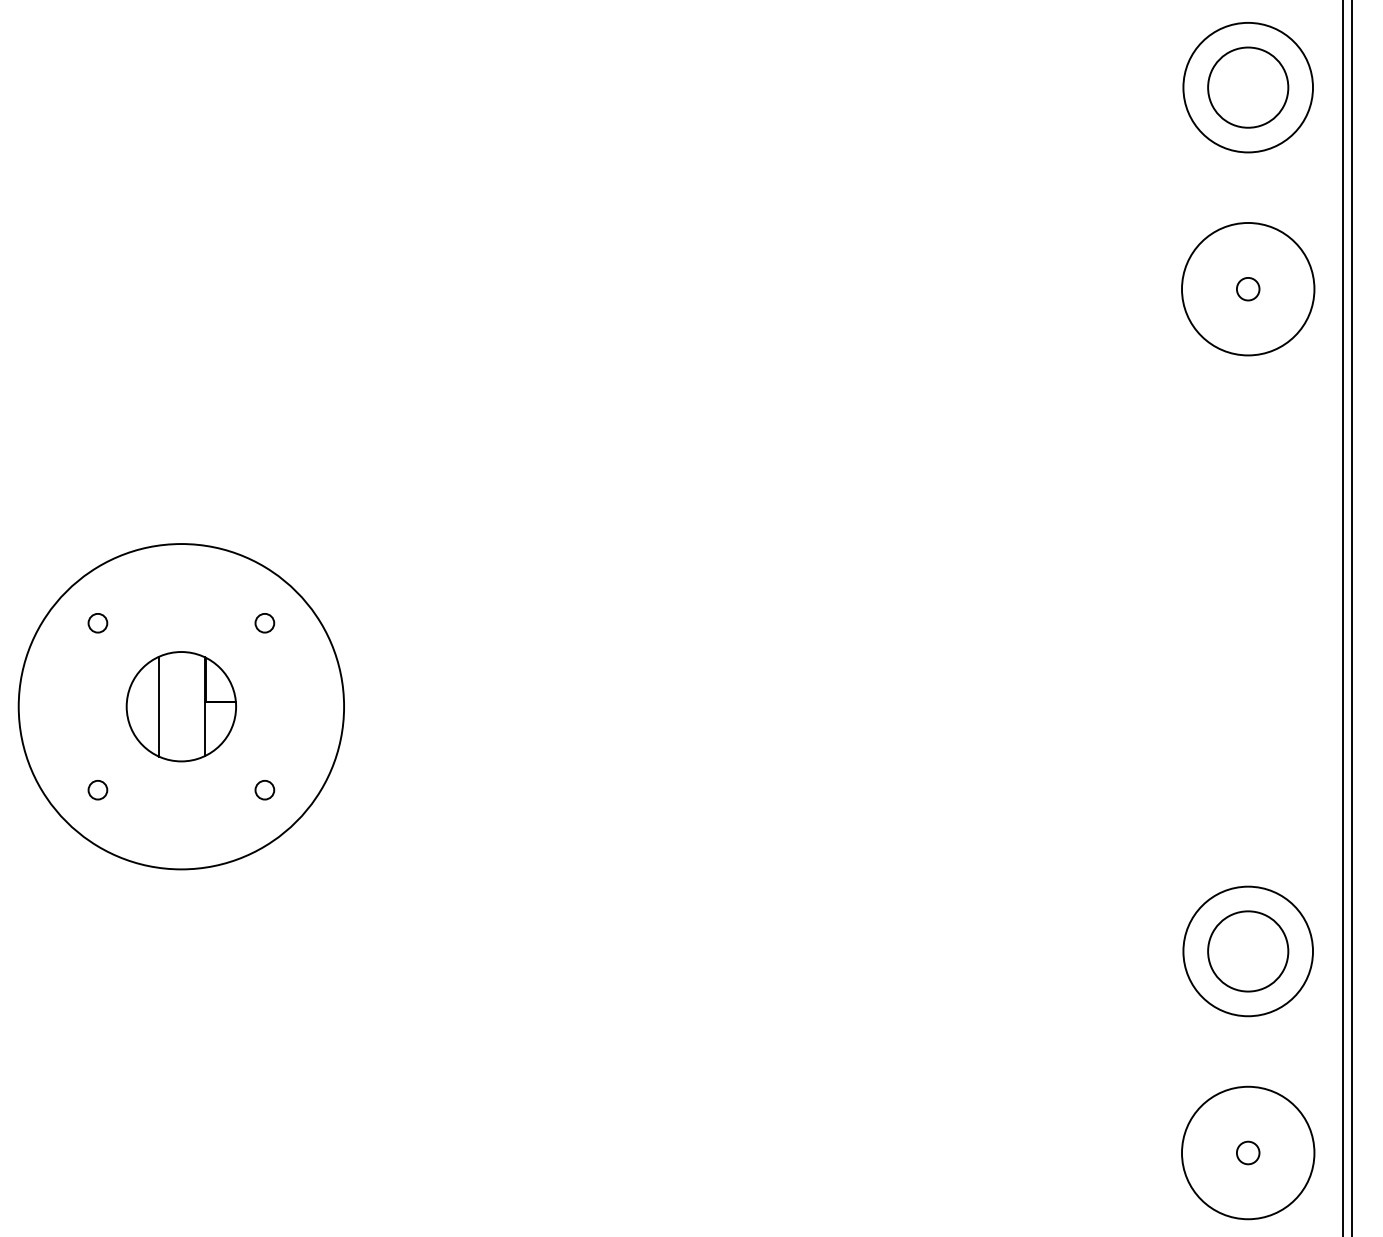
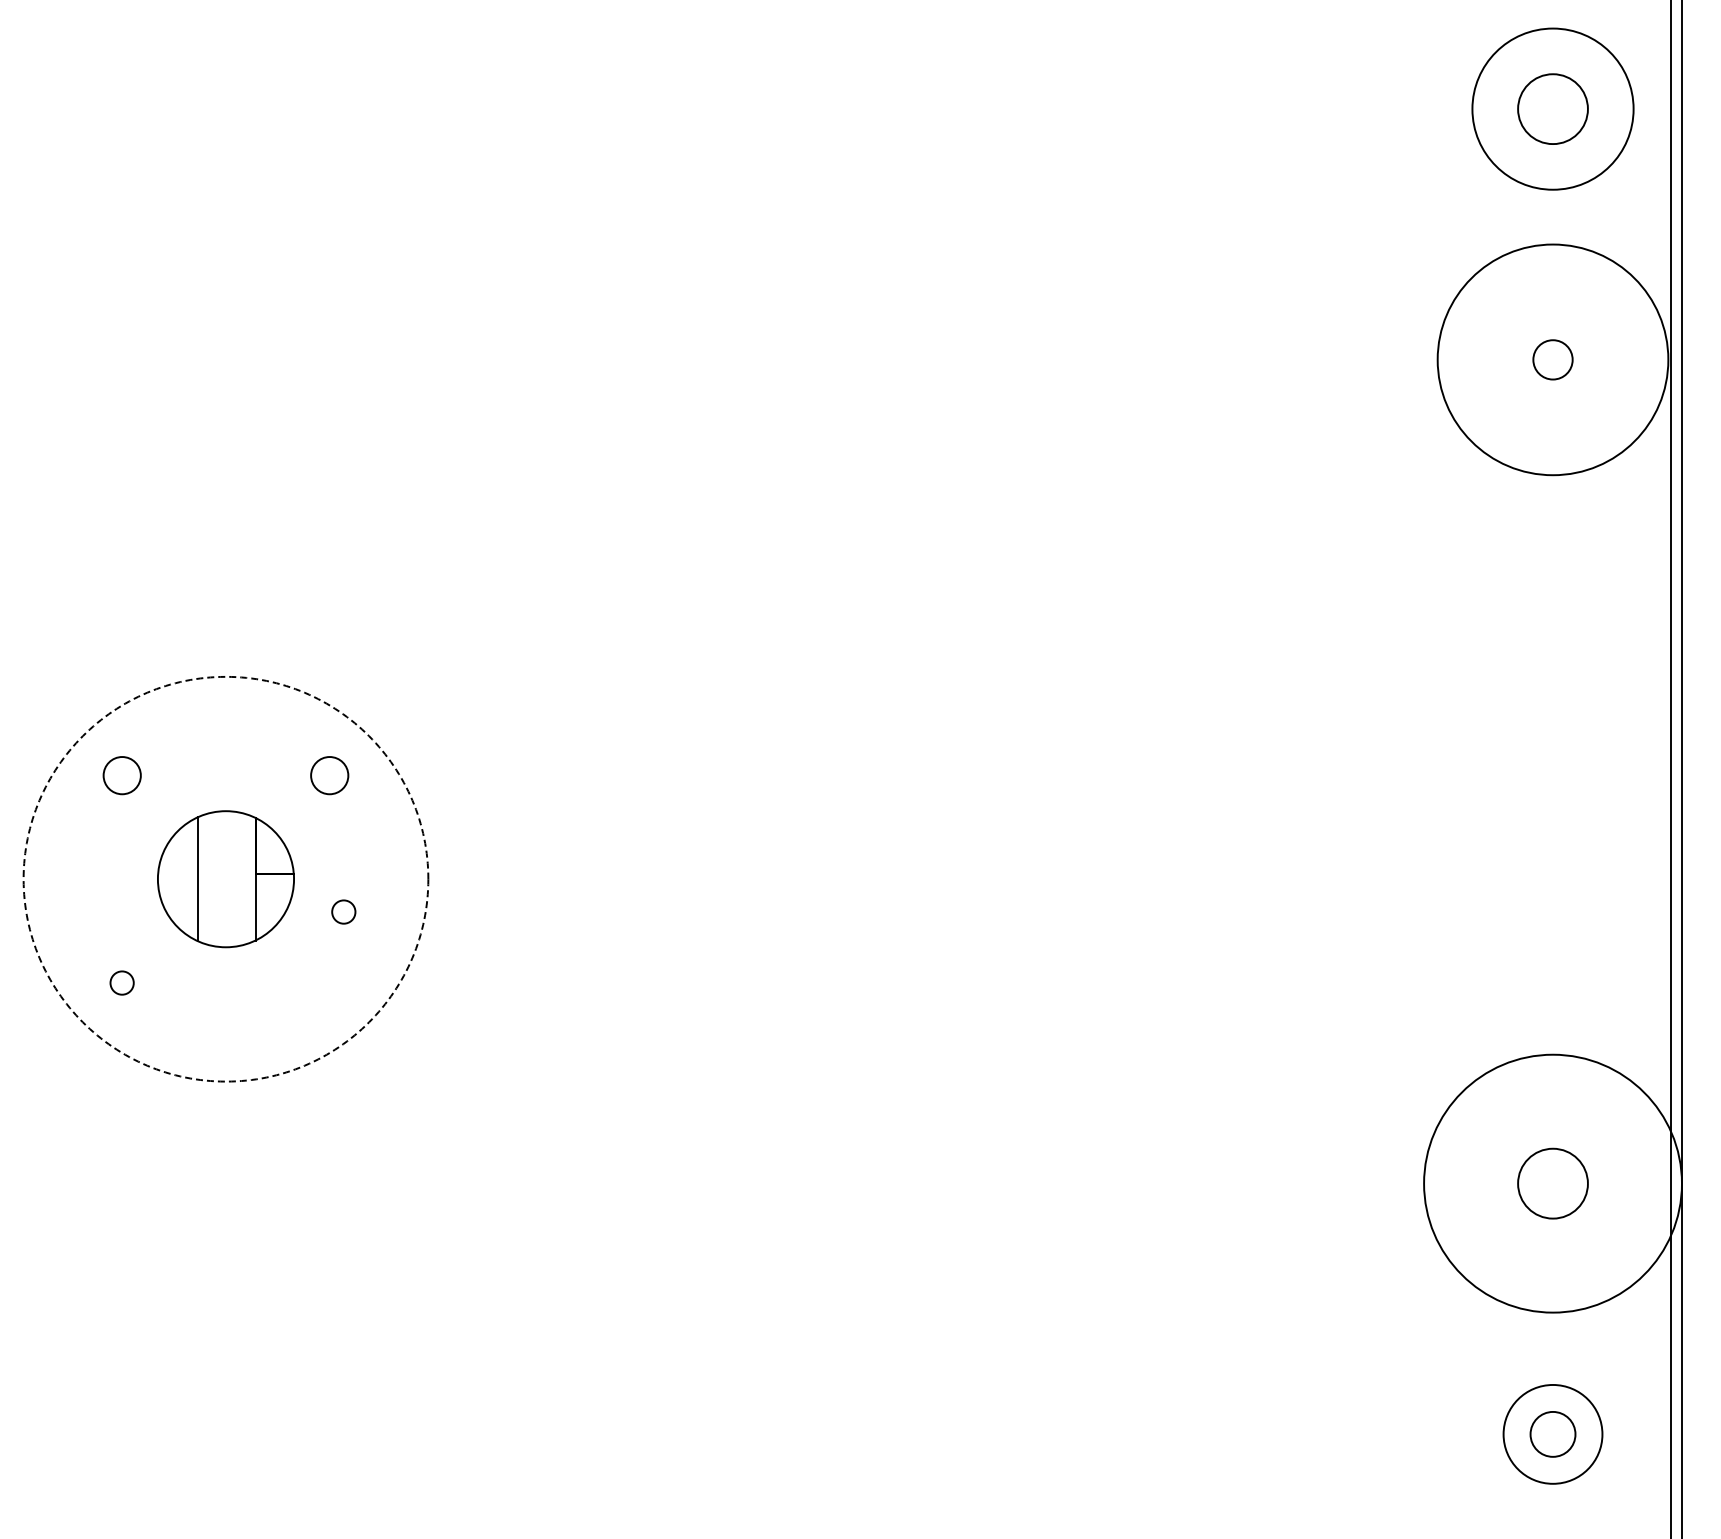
circle: (1247, 87) -> (1552, 109), size x0.7
circle: (1247, 288) -> (1552, 359), size x1.4
circle: (1247, 288) -> (1552, 359), size x1.4
circle: (97, 622) -> (121, 774), size x1.6
circle: (264, 622) -> (329, 774), size x1.6
circle: (181, 706) -> (225, 878), solid -> dashed
circle: (264, 789) -> (343, 911), moved
circle: (1247, 951) -> (1552, 1183), size x0.7
circle: (1247, 951) -> (1552, 1183), size x1.6
circle: (1247, 1153) -> (1552, 1434), size x0.6
circle: (1247, 1153) -> (1552, 1434), size x1.6

